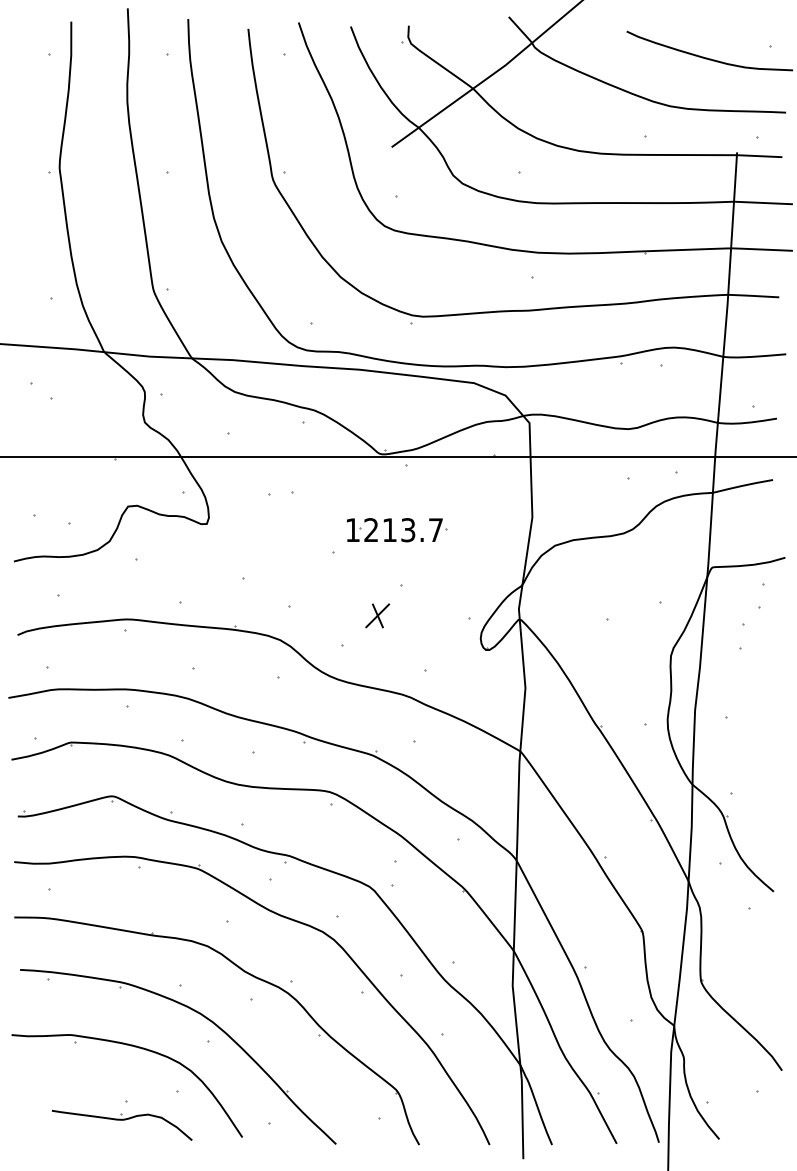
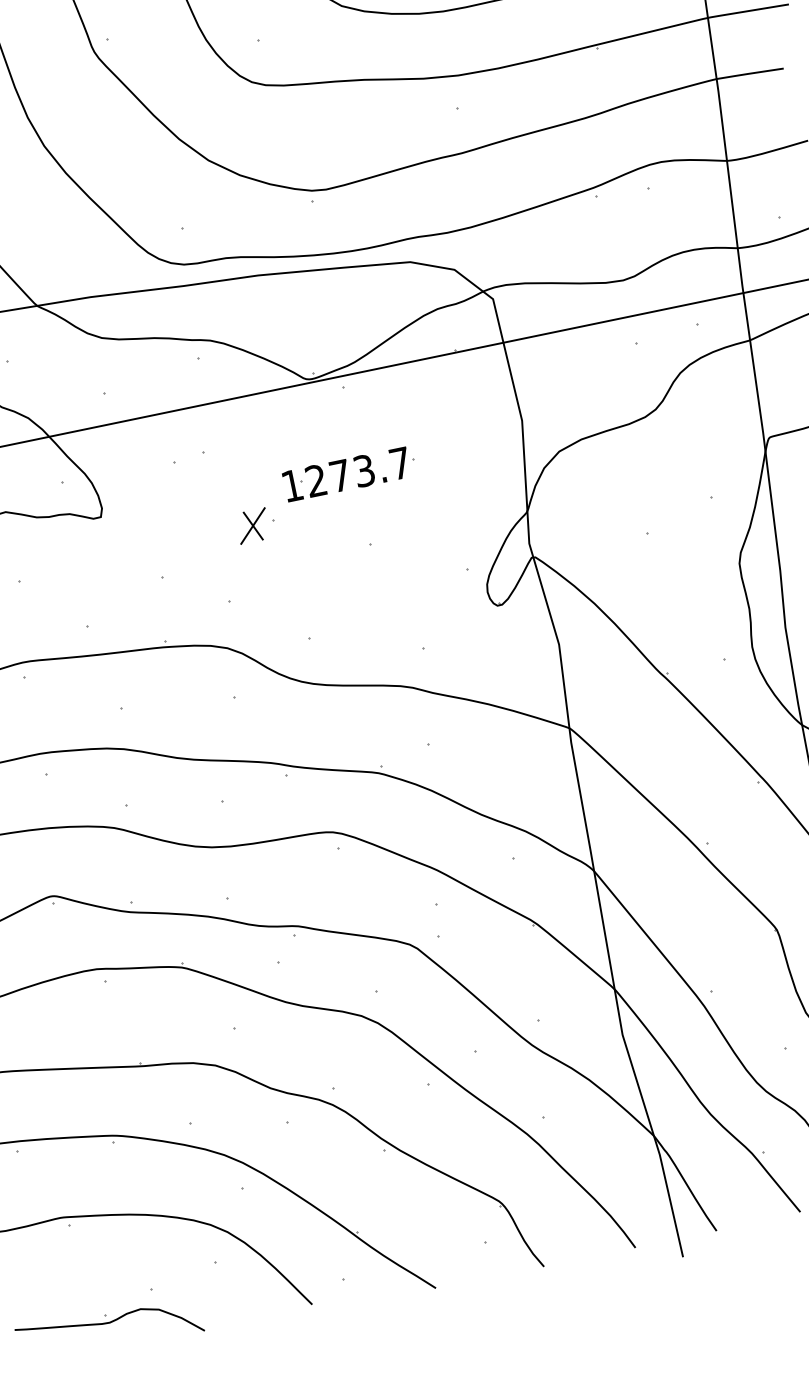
text: (389, 529) -> (339, 475), 1213.7 -> 1273.7
part: (377, 615) -> (252, 525), moved
part: (122, 1125) -> (110, 1330), moved

